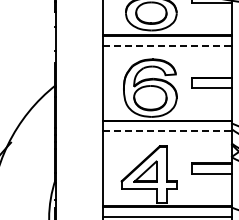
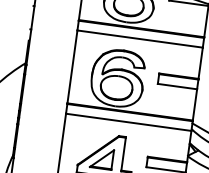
line: (167, 45) -> (140, 39), dashed -> solid
line: (167, 131) -> (128, 122), dashed -> solid

